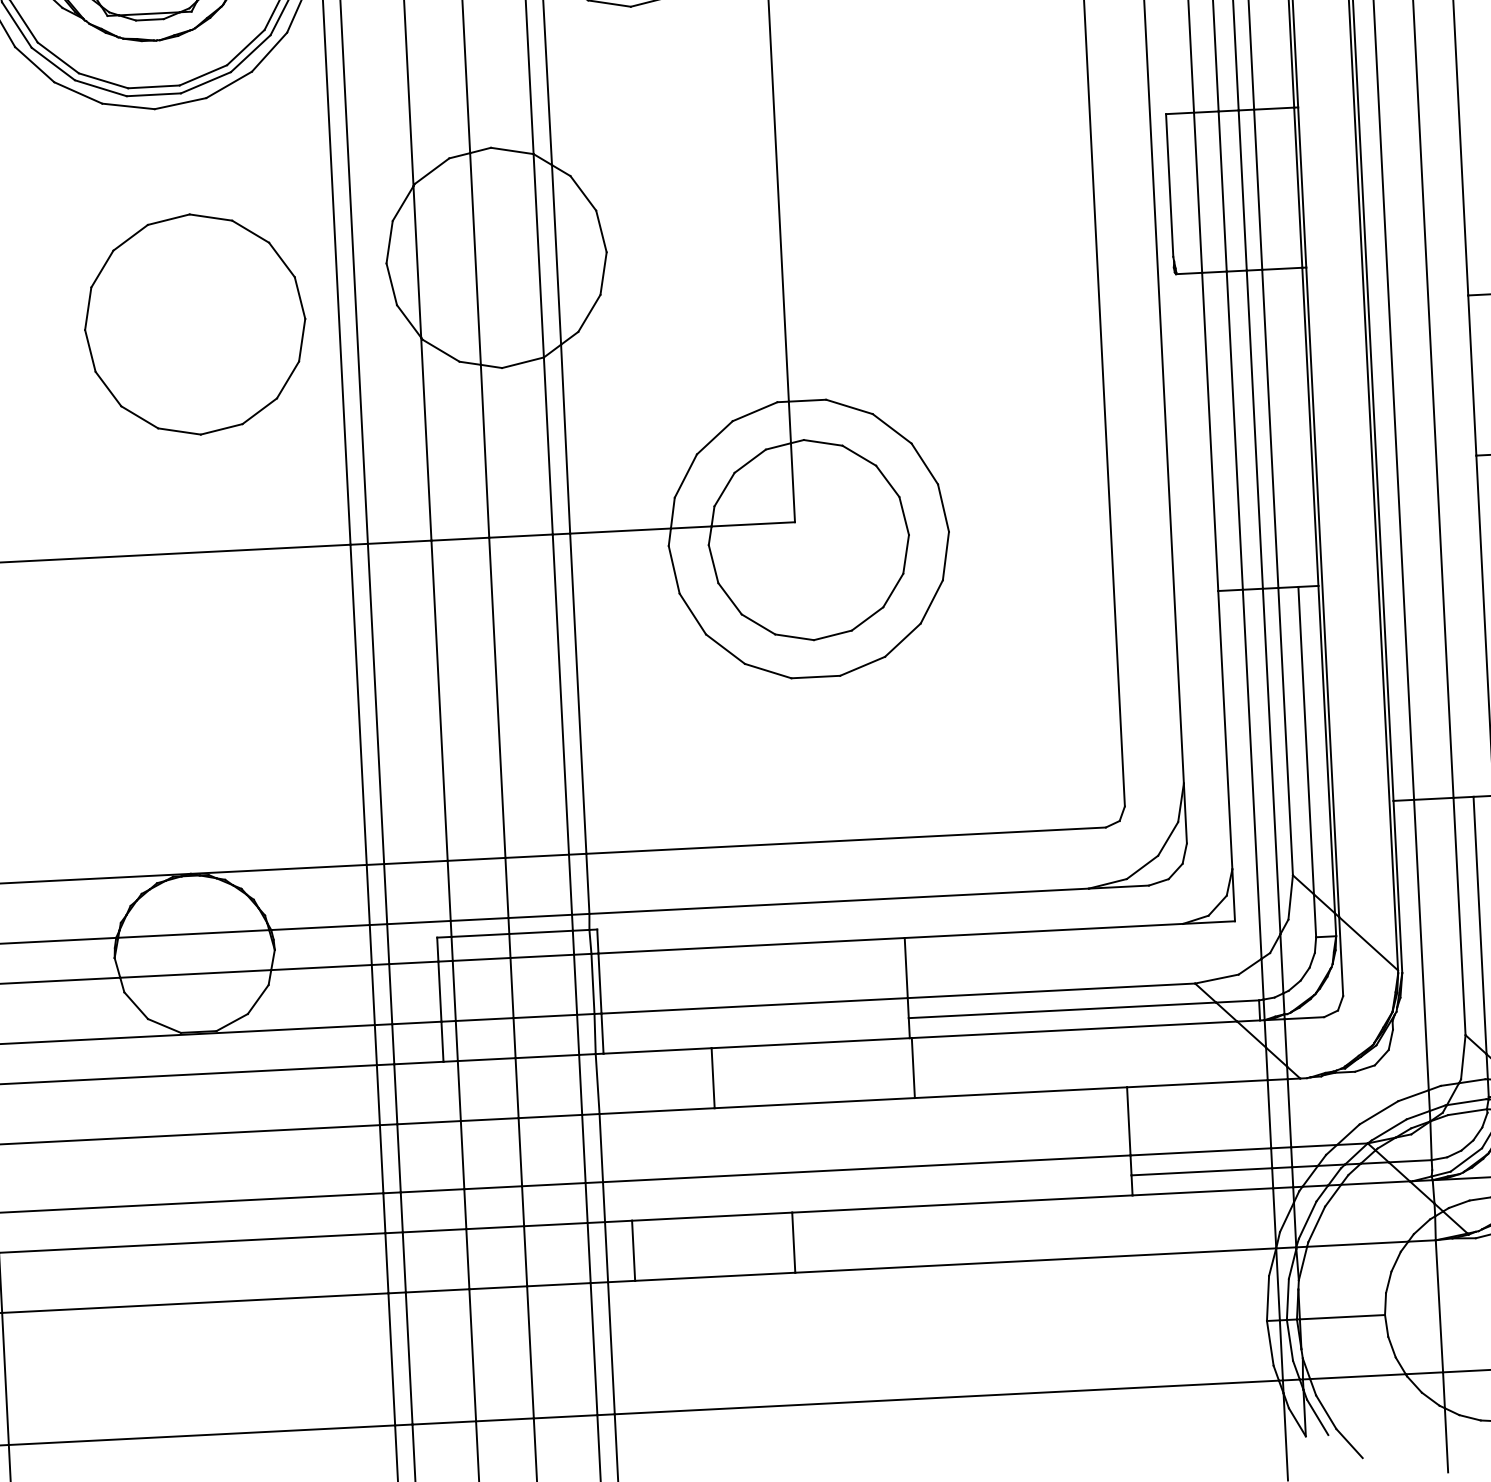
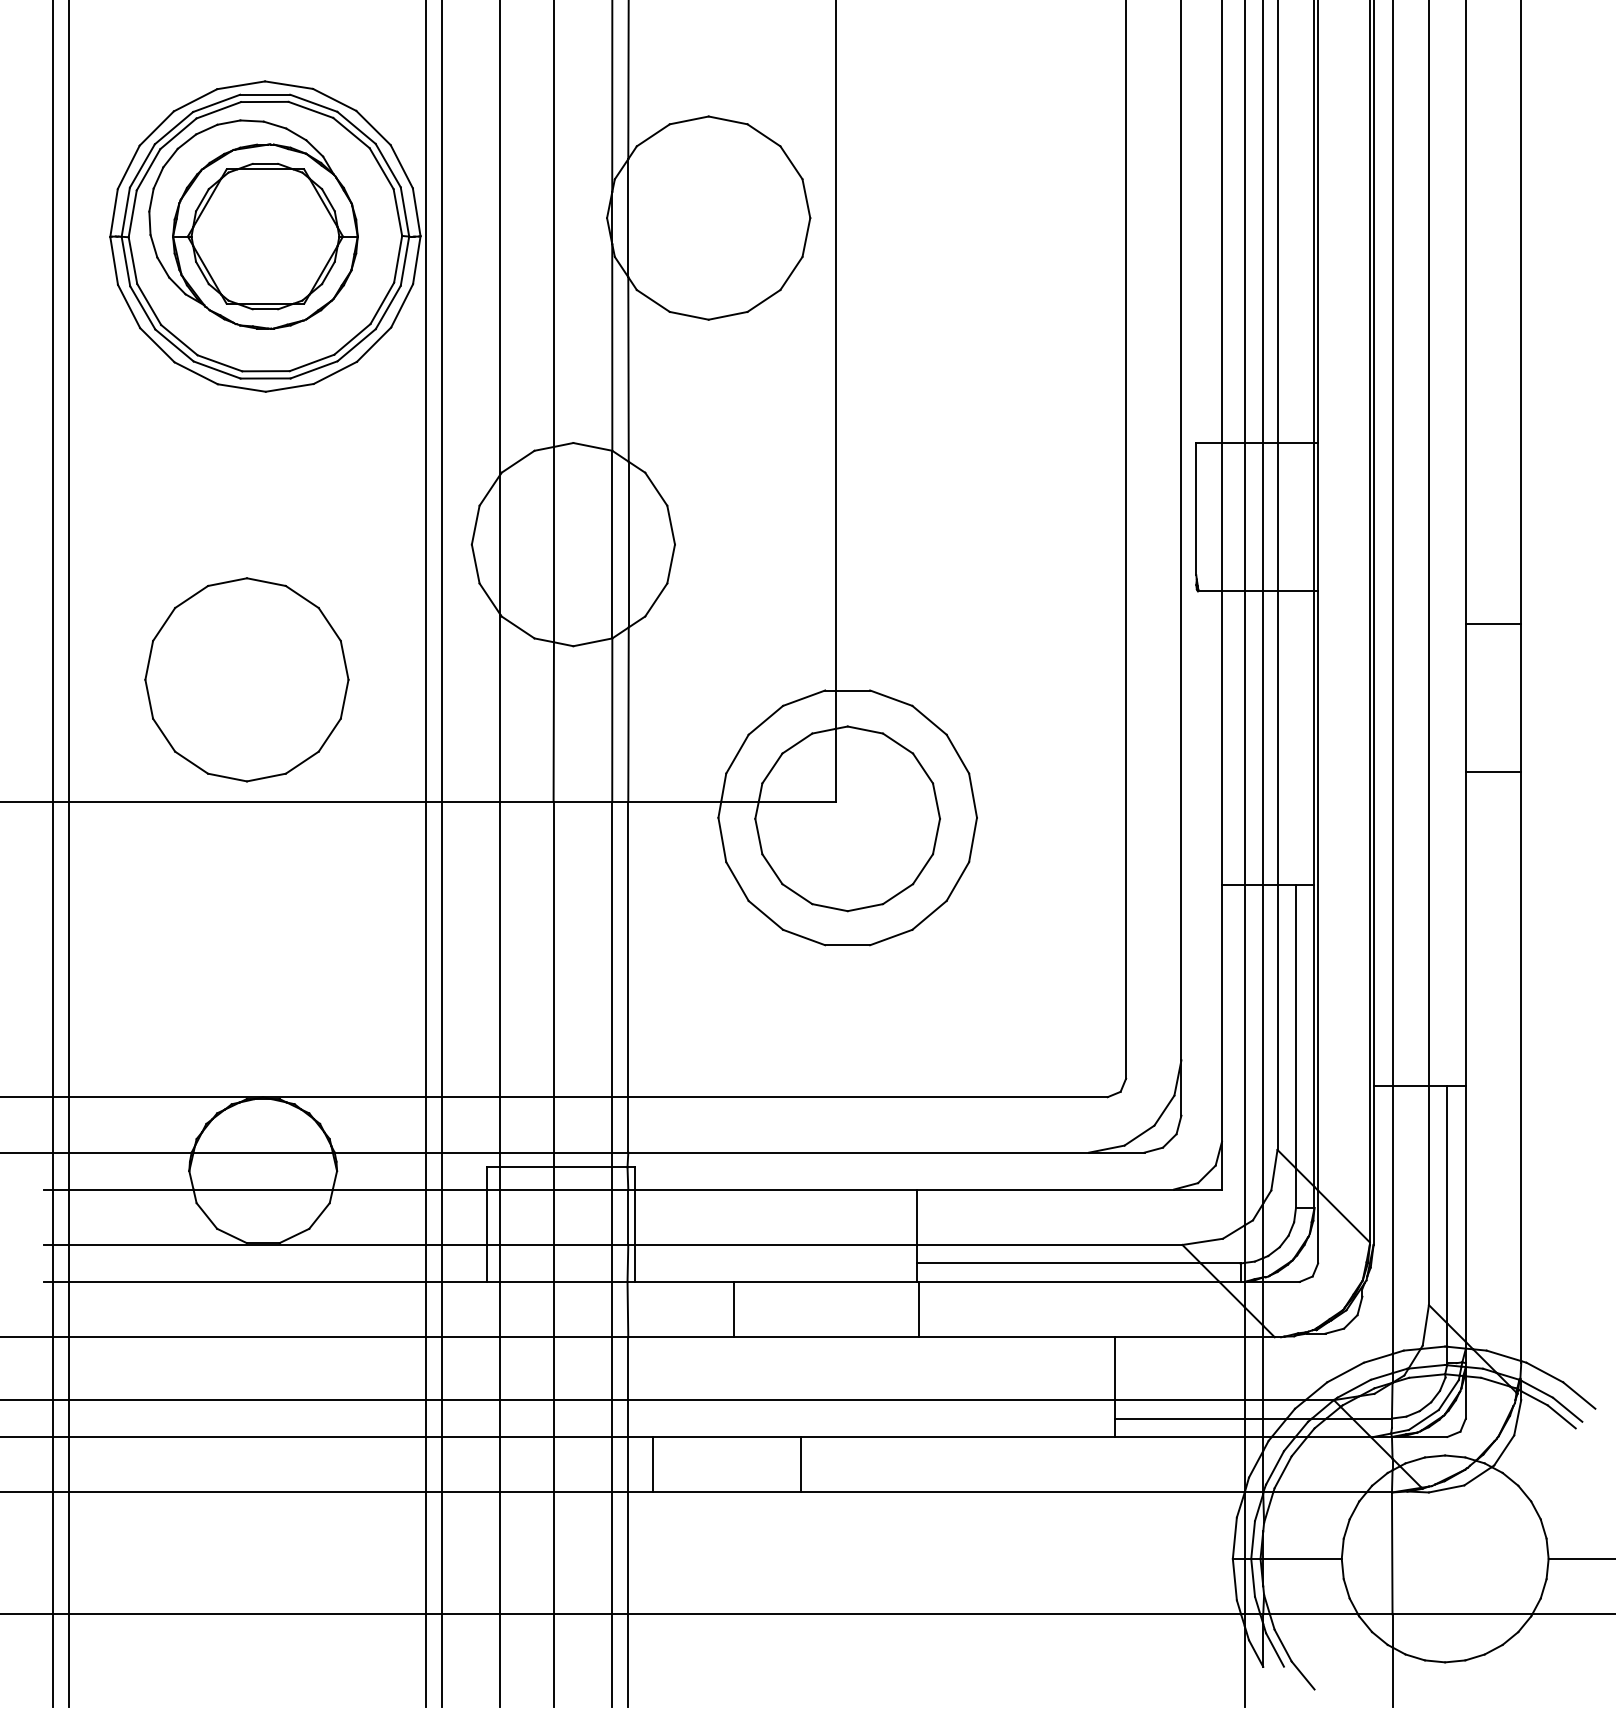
part: (194, 324) -> (246, 679), moved

